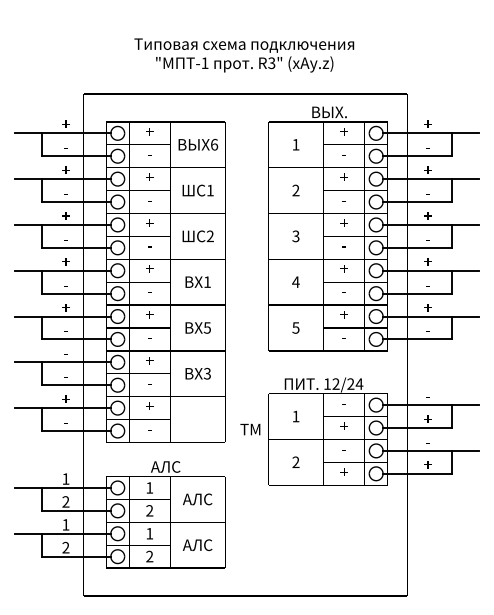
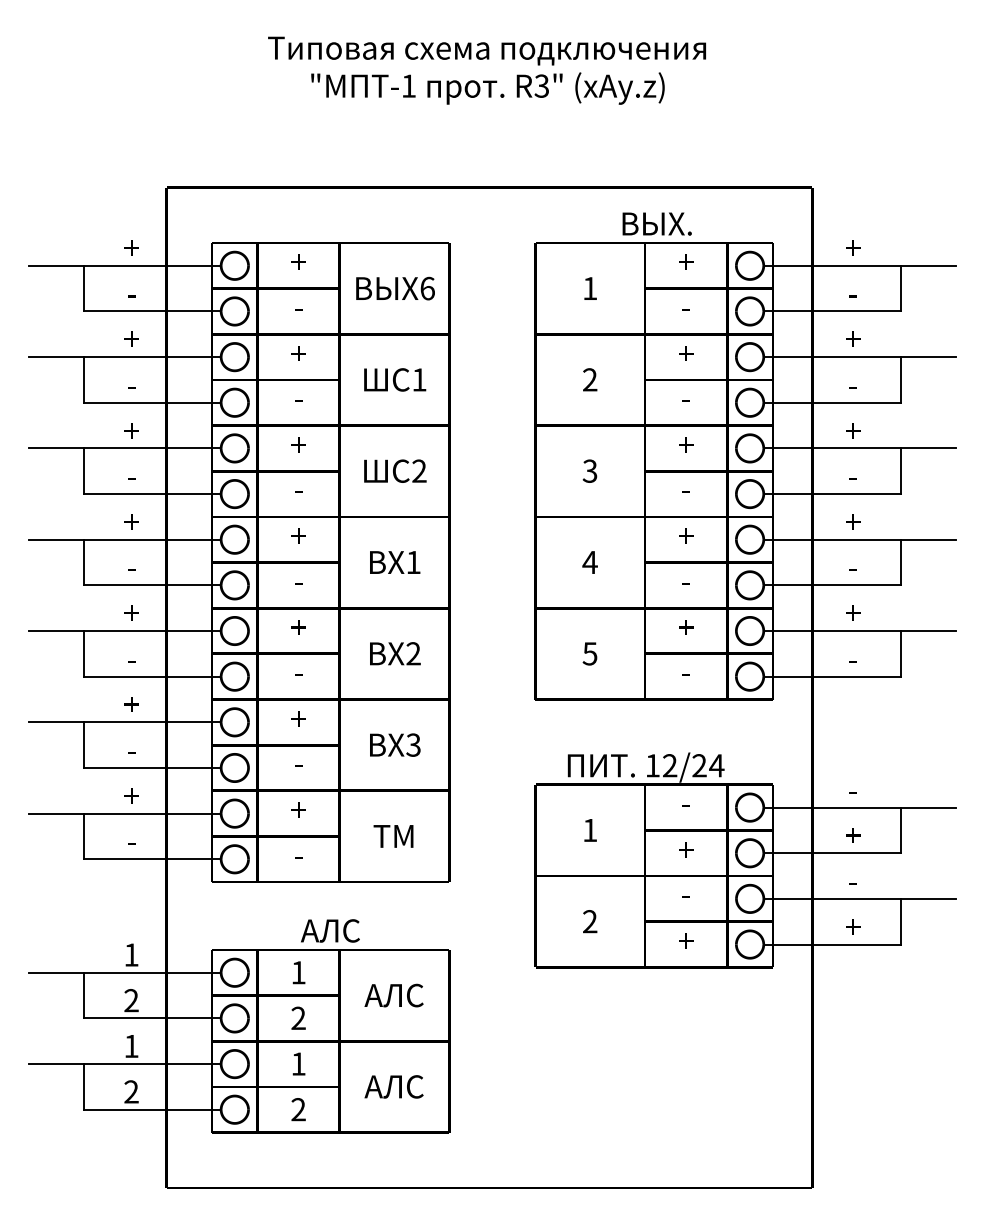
text: (244, 55) -> (487, 70), moved
text: (206, 327) -> (411, 652), 5 -> 2
text: (65, 352) -> (130, 702), - -> +
text: (250, 429) -> (393, 836), moved

